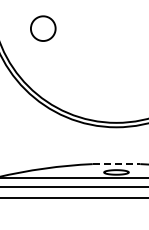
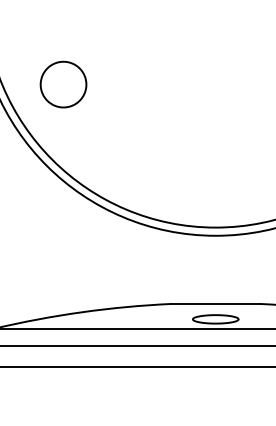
part: (43, 28) -> (63, 84), moved
line: (116, 164) -> (215, 304), dashed -> solid

